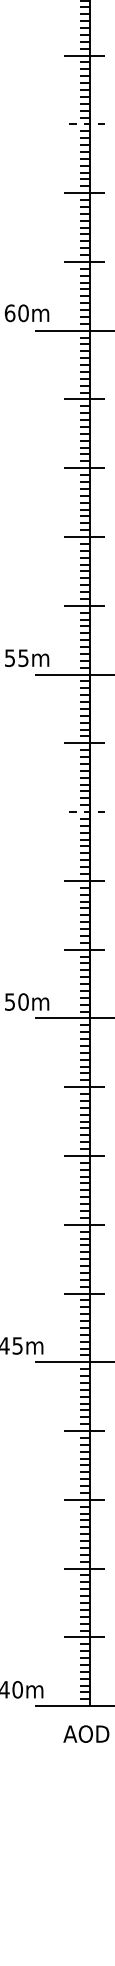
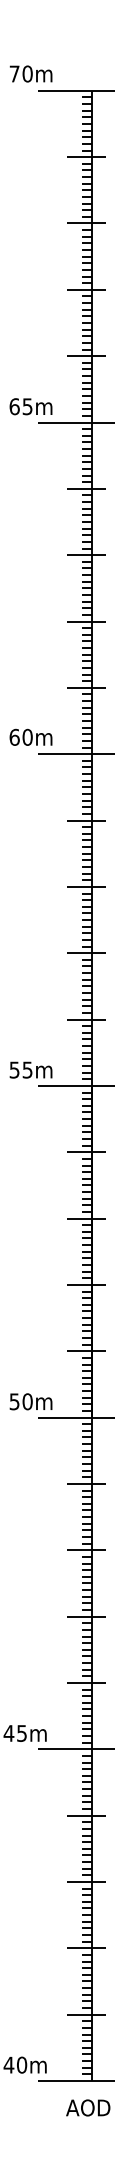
line: (84, 124) -> (86, 555), dashed -> solid
line: (84, 812) -> (86, 1218), dashed -> solid

